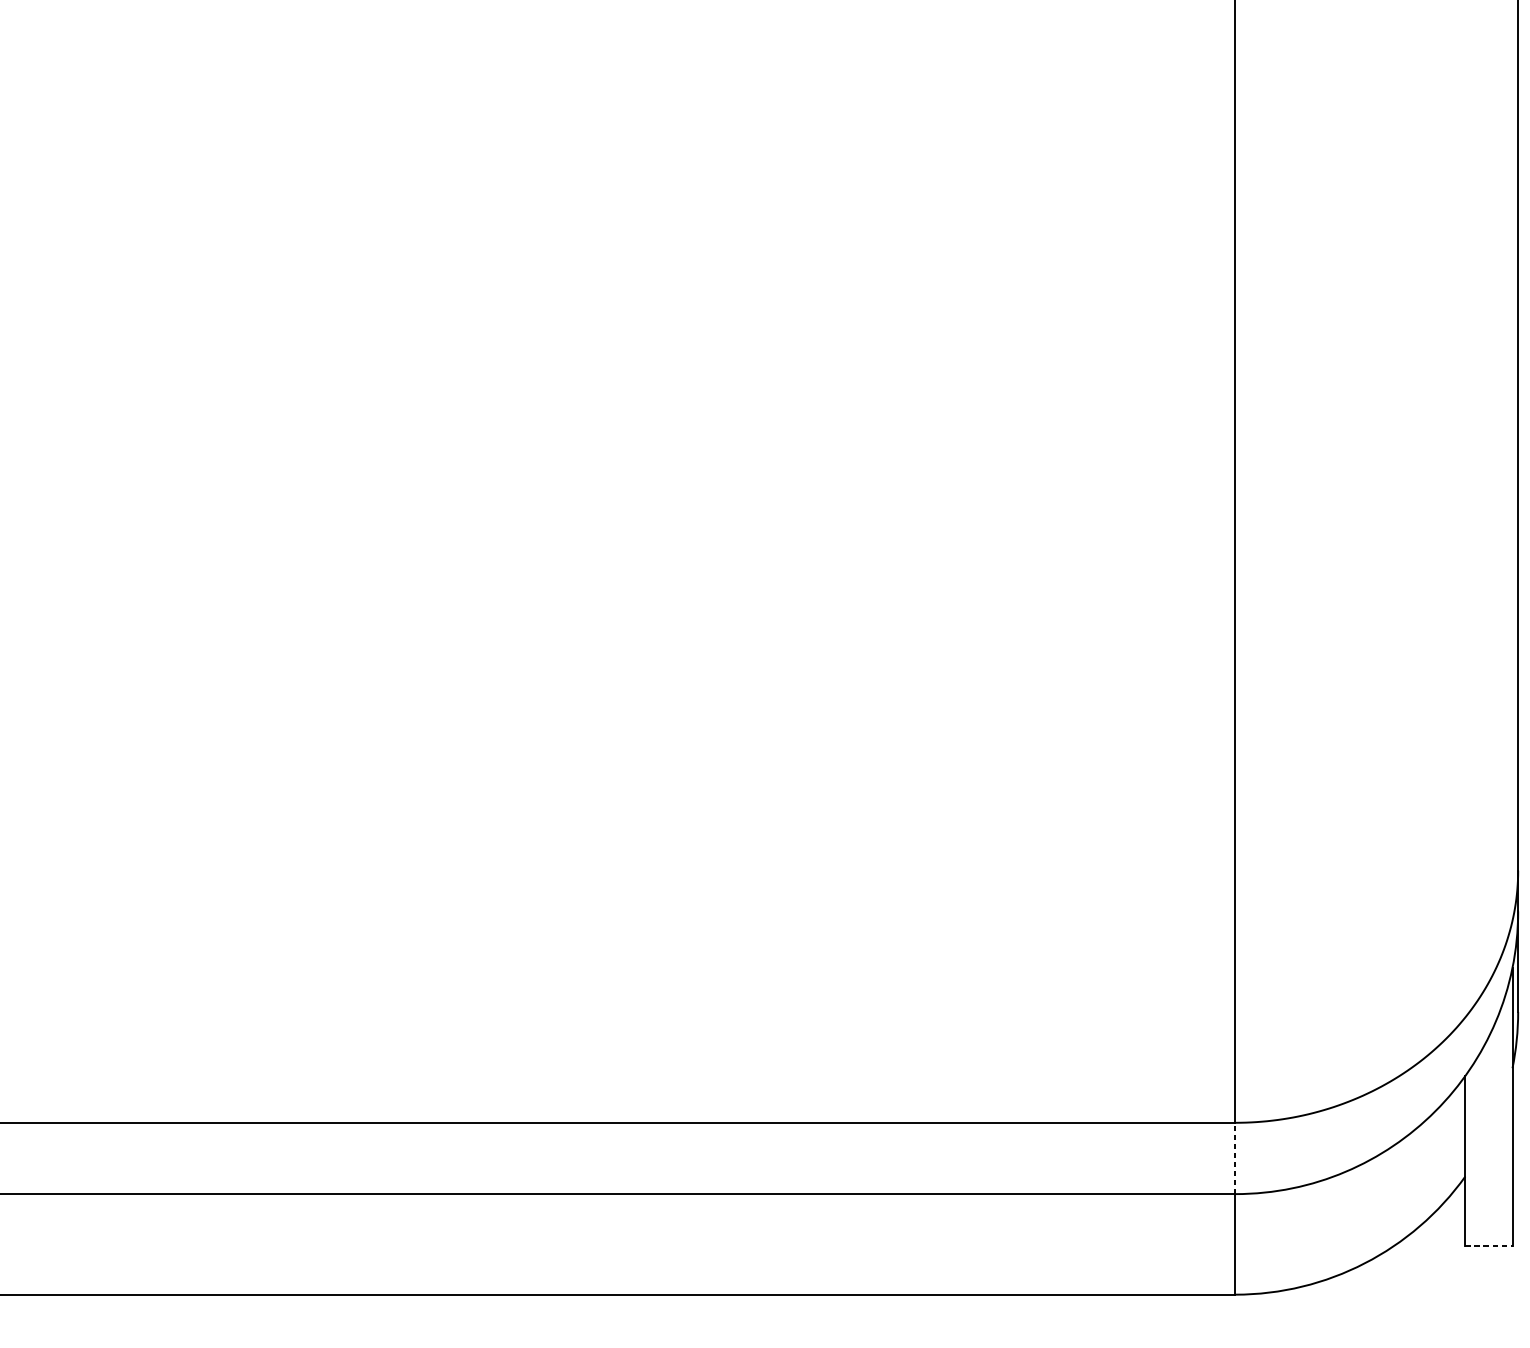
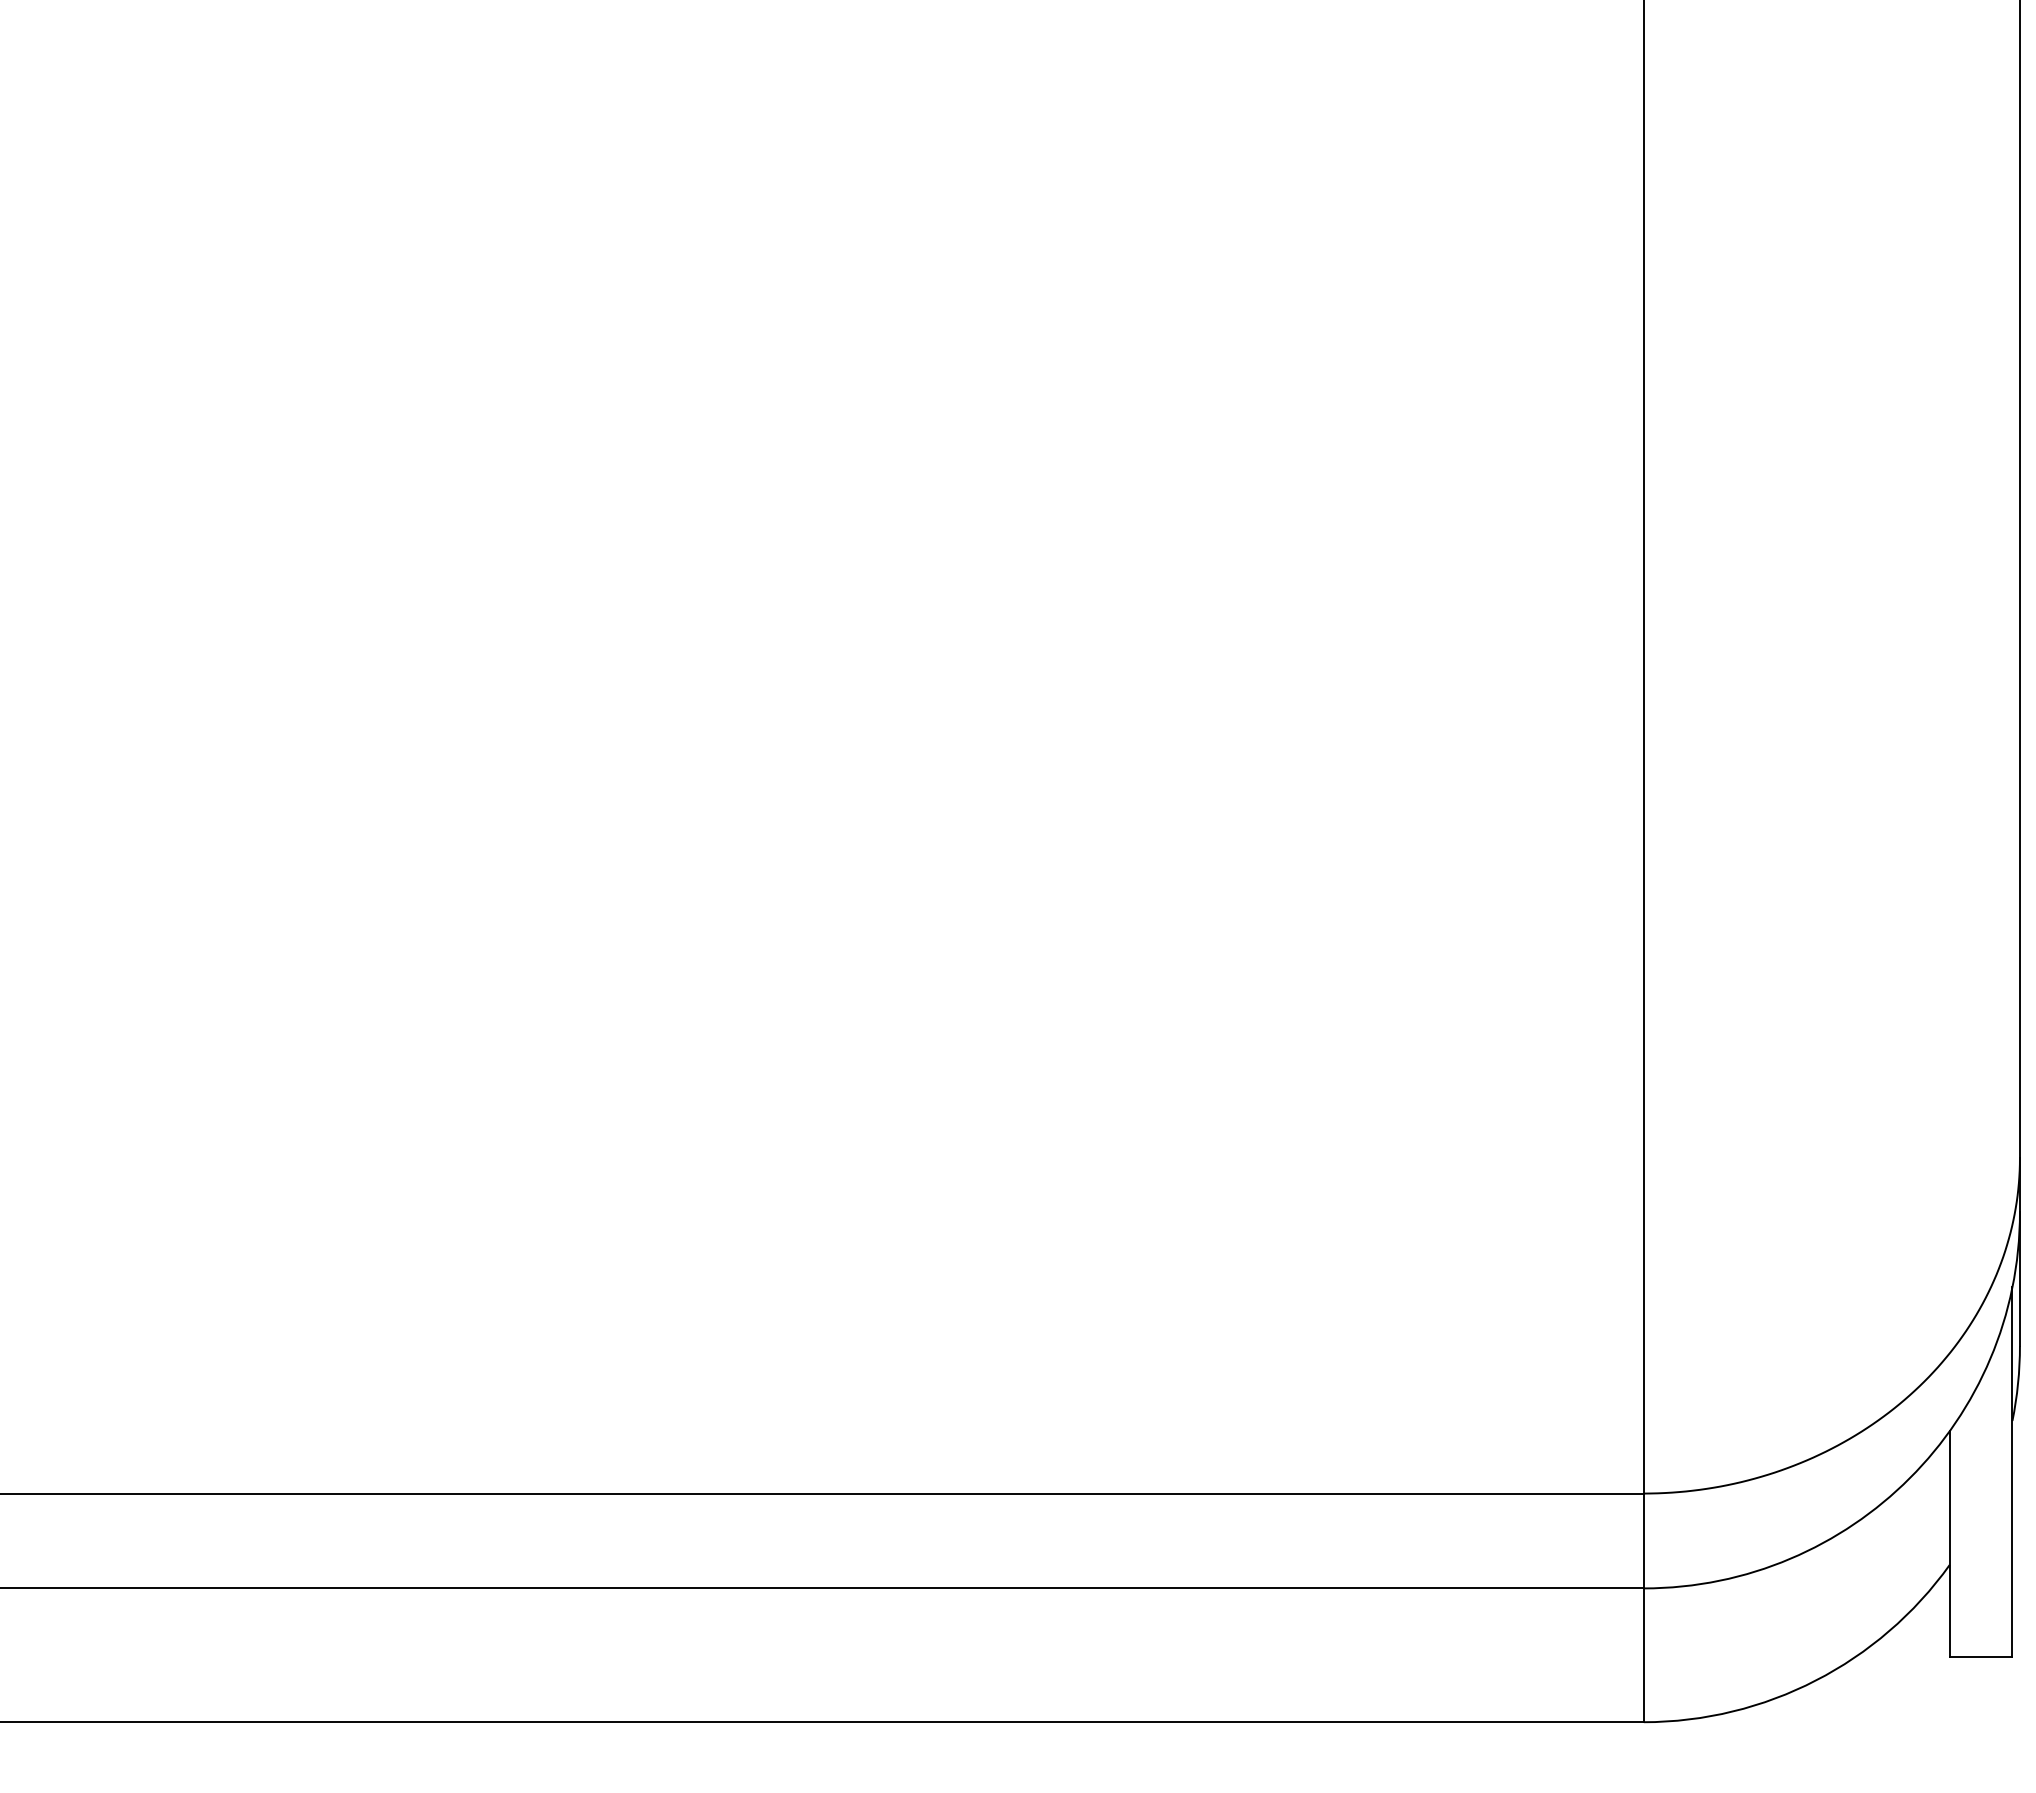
line: (1235, 1158) -> (1643, 1540), dashed -> solid
line: (1489, 1245) -> (1981, 1656), dashed -> solid

